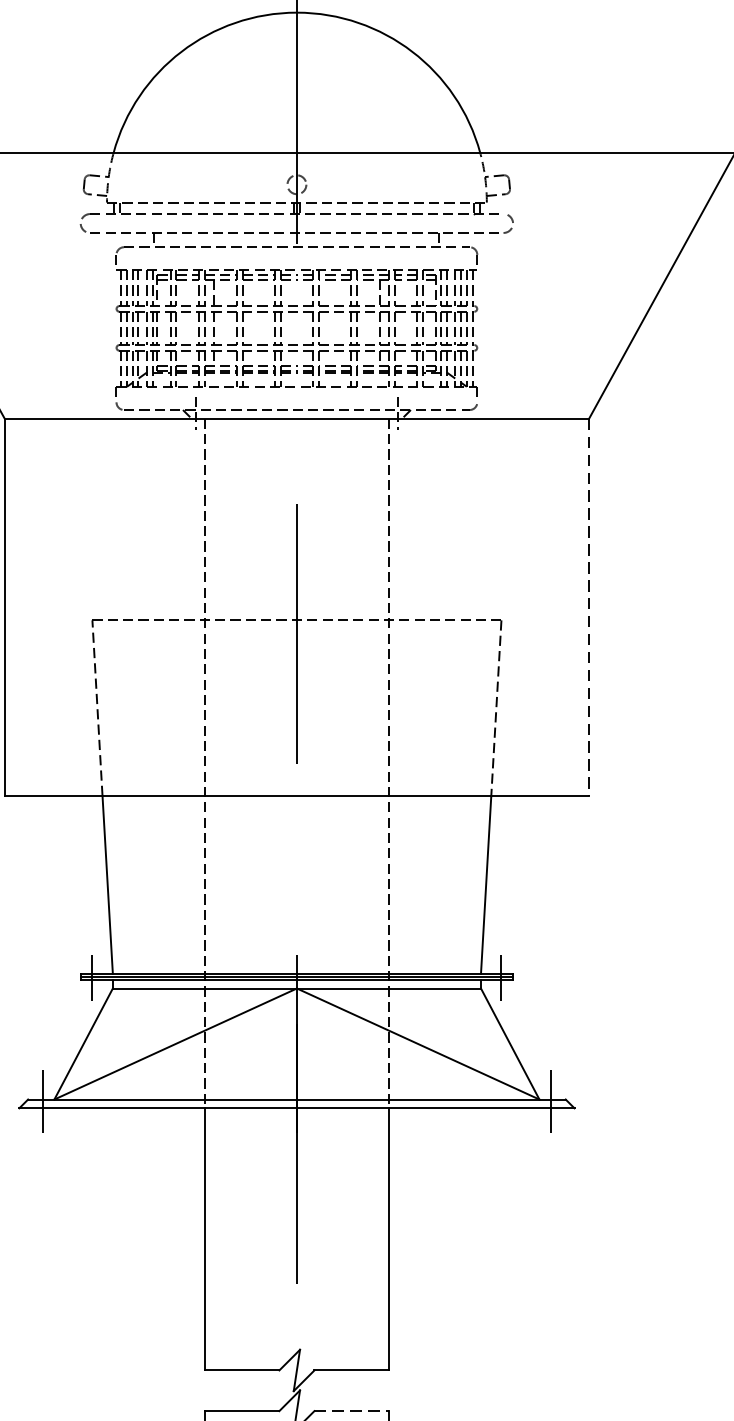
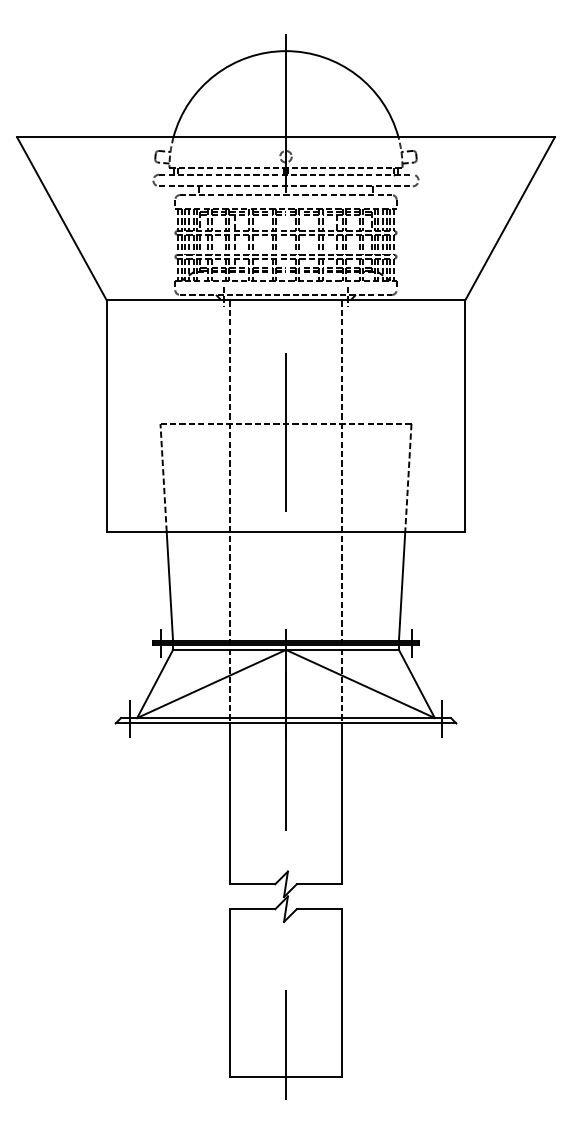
line: (589, 606) -> (465, 415), dashed -> solid
line: (351, 1411) -> (319, 909), dashed -> solid

